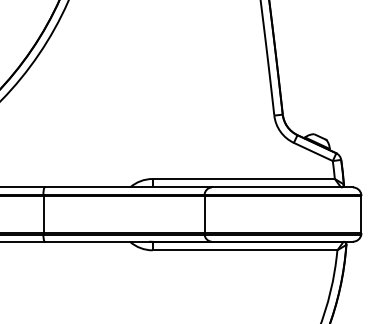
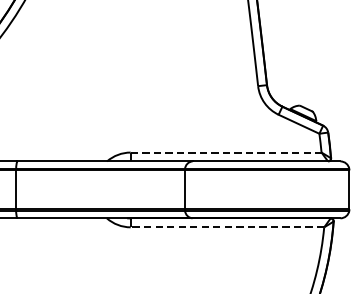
line: (244, 178) -> (226, 152), solid -> dashed
line: (244, 250) -> (226, 227), solid -> dashed

